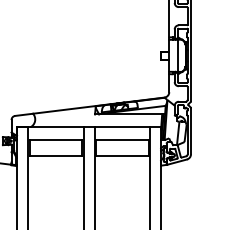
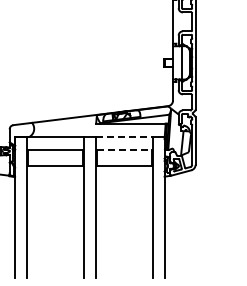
line: (122, 126) -> (124, 136), solid -> dashed
line: (122, 139) -> (124, 149), solid -> dashed

